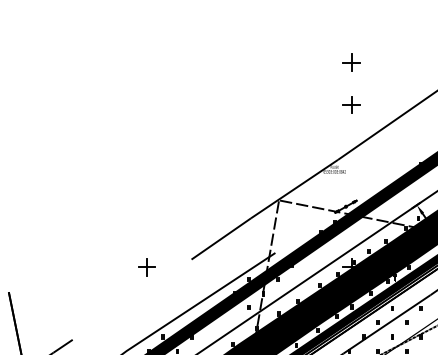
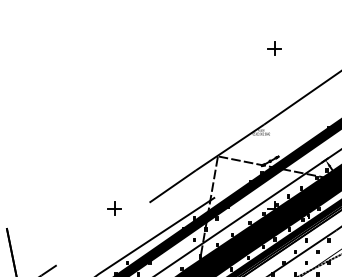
part: (351, 104) -> (274, 81), removed

